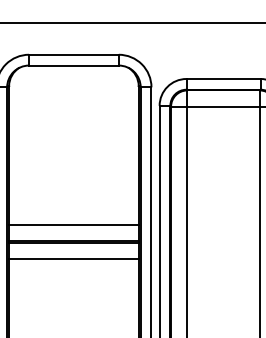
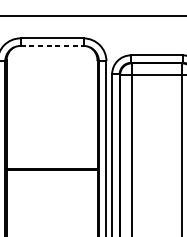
line: (73, 65) -> (51, 45), solid -> dashed
line: (73, 225) -> (51, 158), removed
line: (73, 259) -> (51, 181), removed

